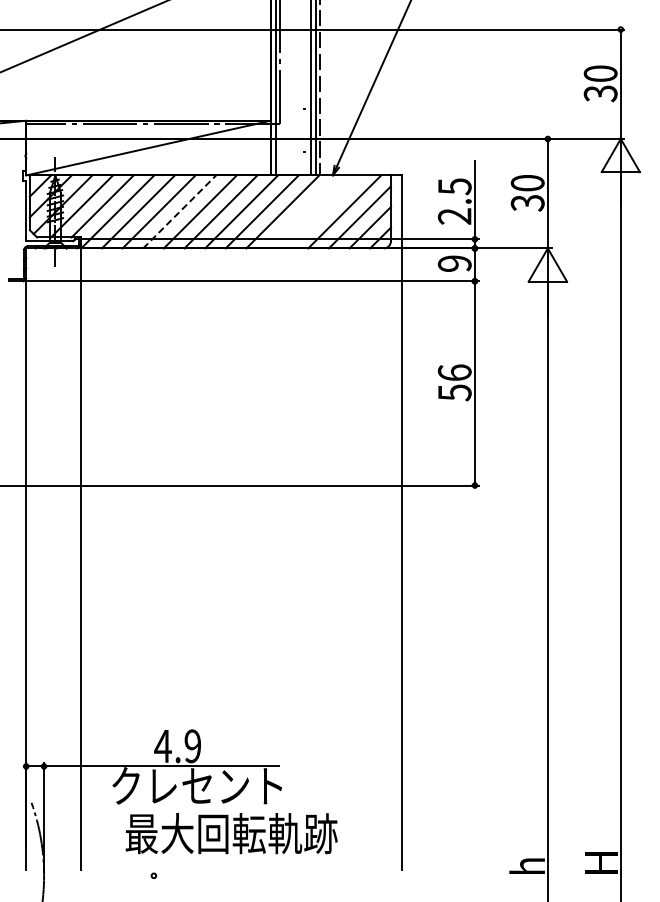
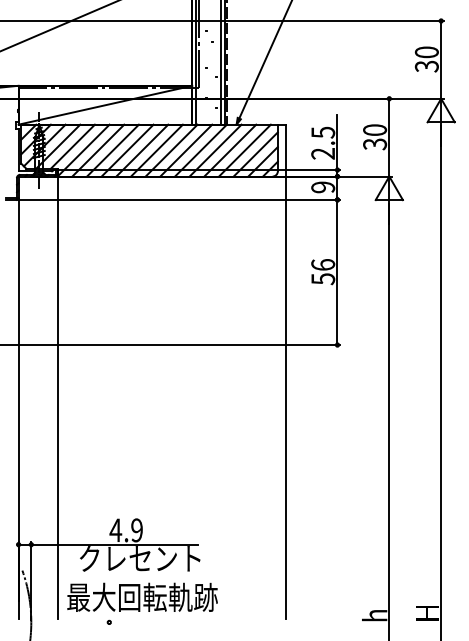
line: (179, 211) -> (127, 150), dashed -> solid
line: (302, 211) -> (214, 150), added
line: (323, 211) -> (229, 150), added
text: (231, 833) -> (142, 597), moved

